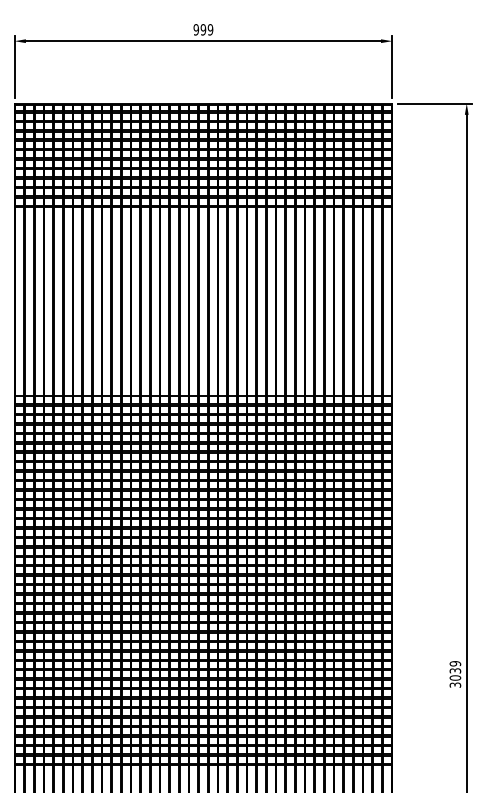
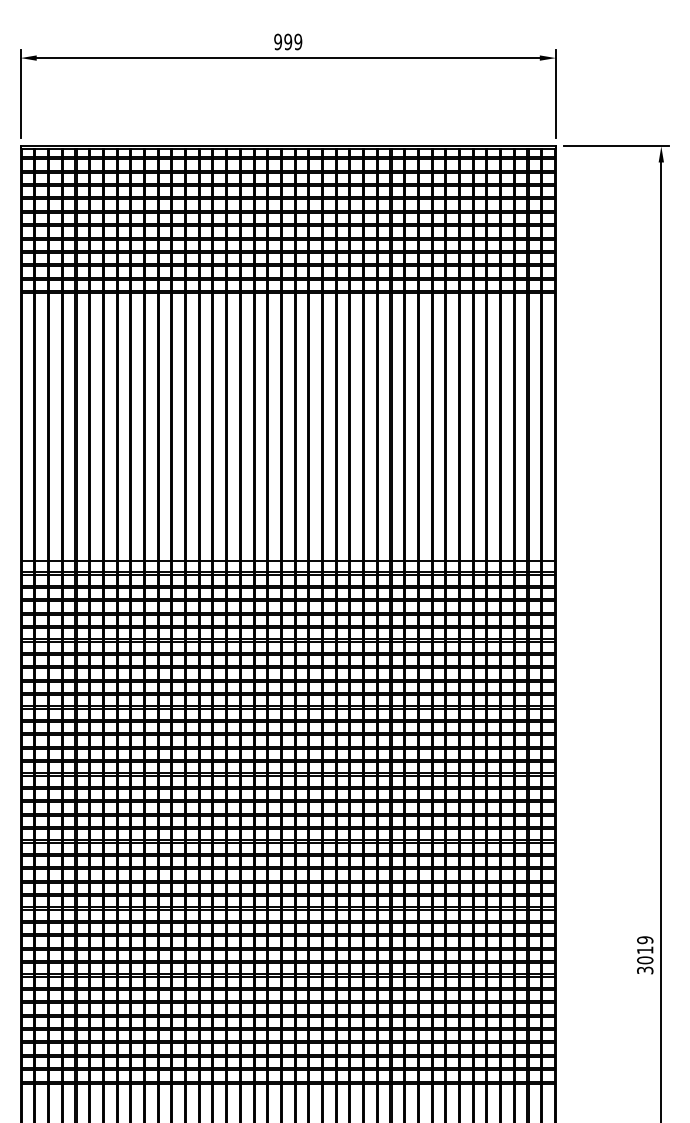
text: (455, 671) -> (645, 950), 3039 -> 3019

